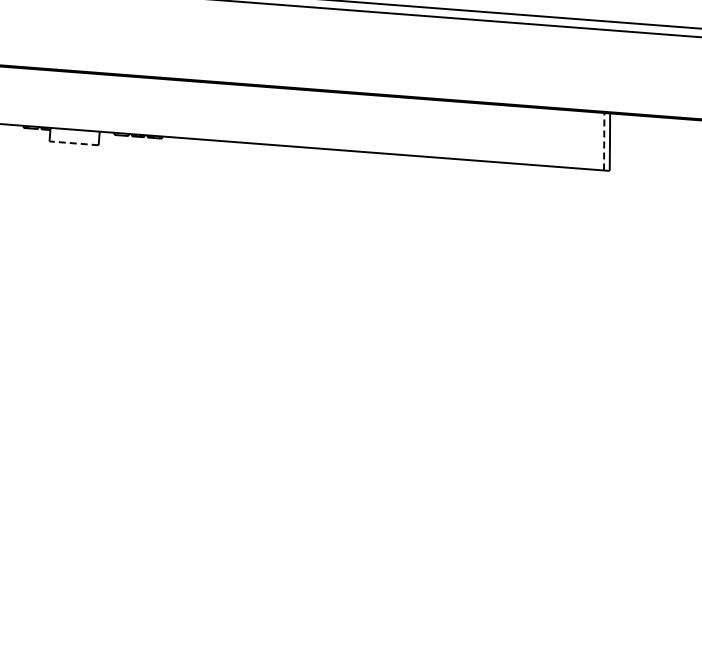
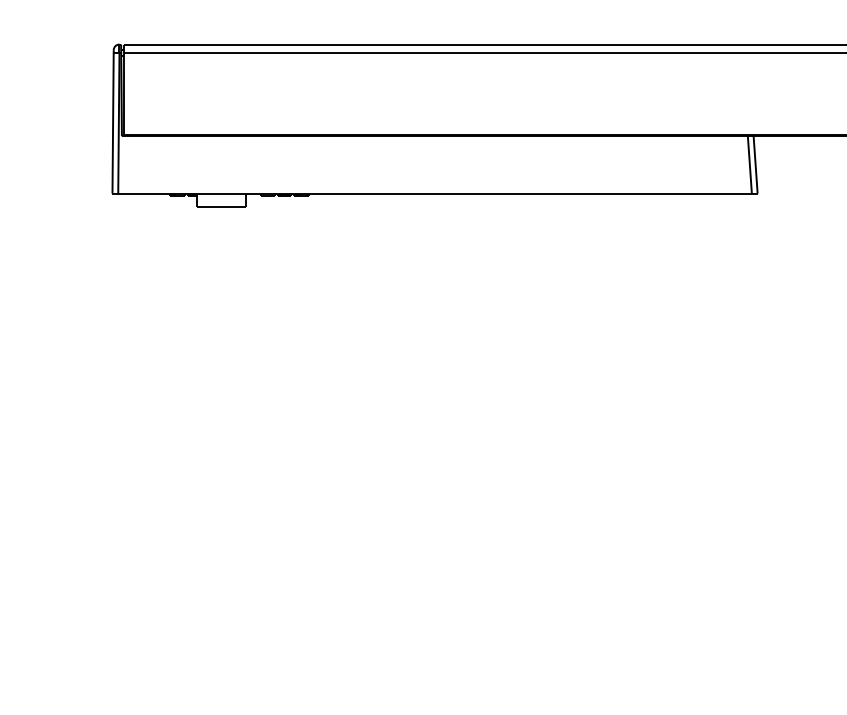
line: (603, 141) -> (749, 164), dashed -> solid
line: (74, 143) -> (221, 207), dashed -> solid

